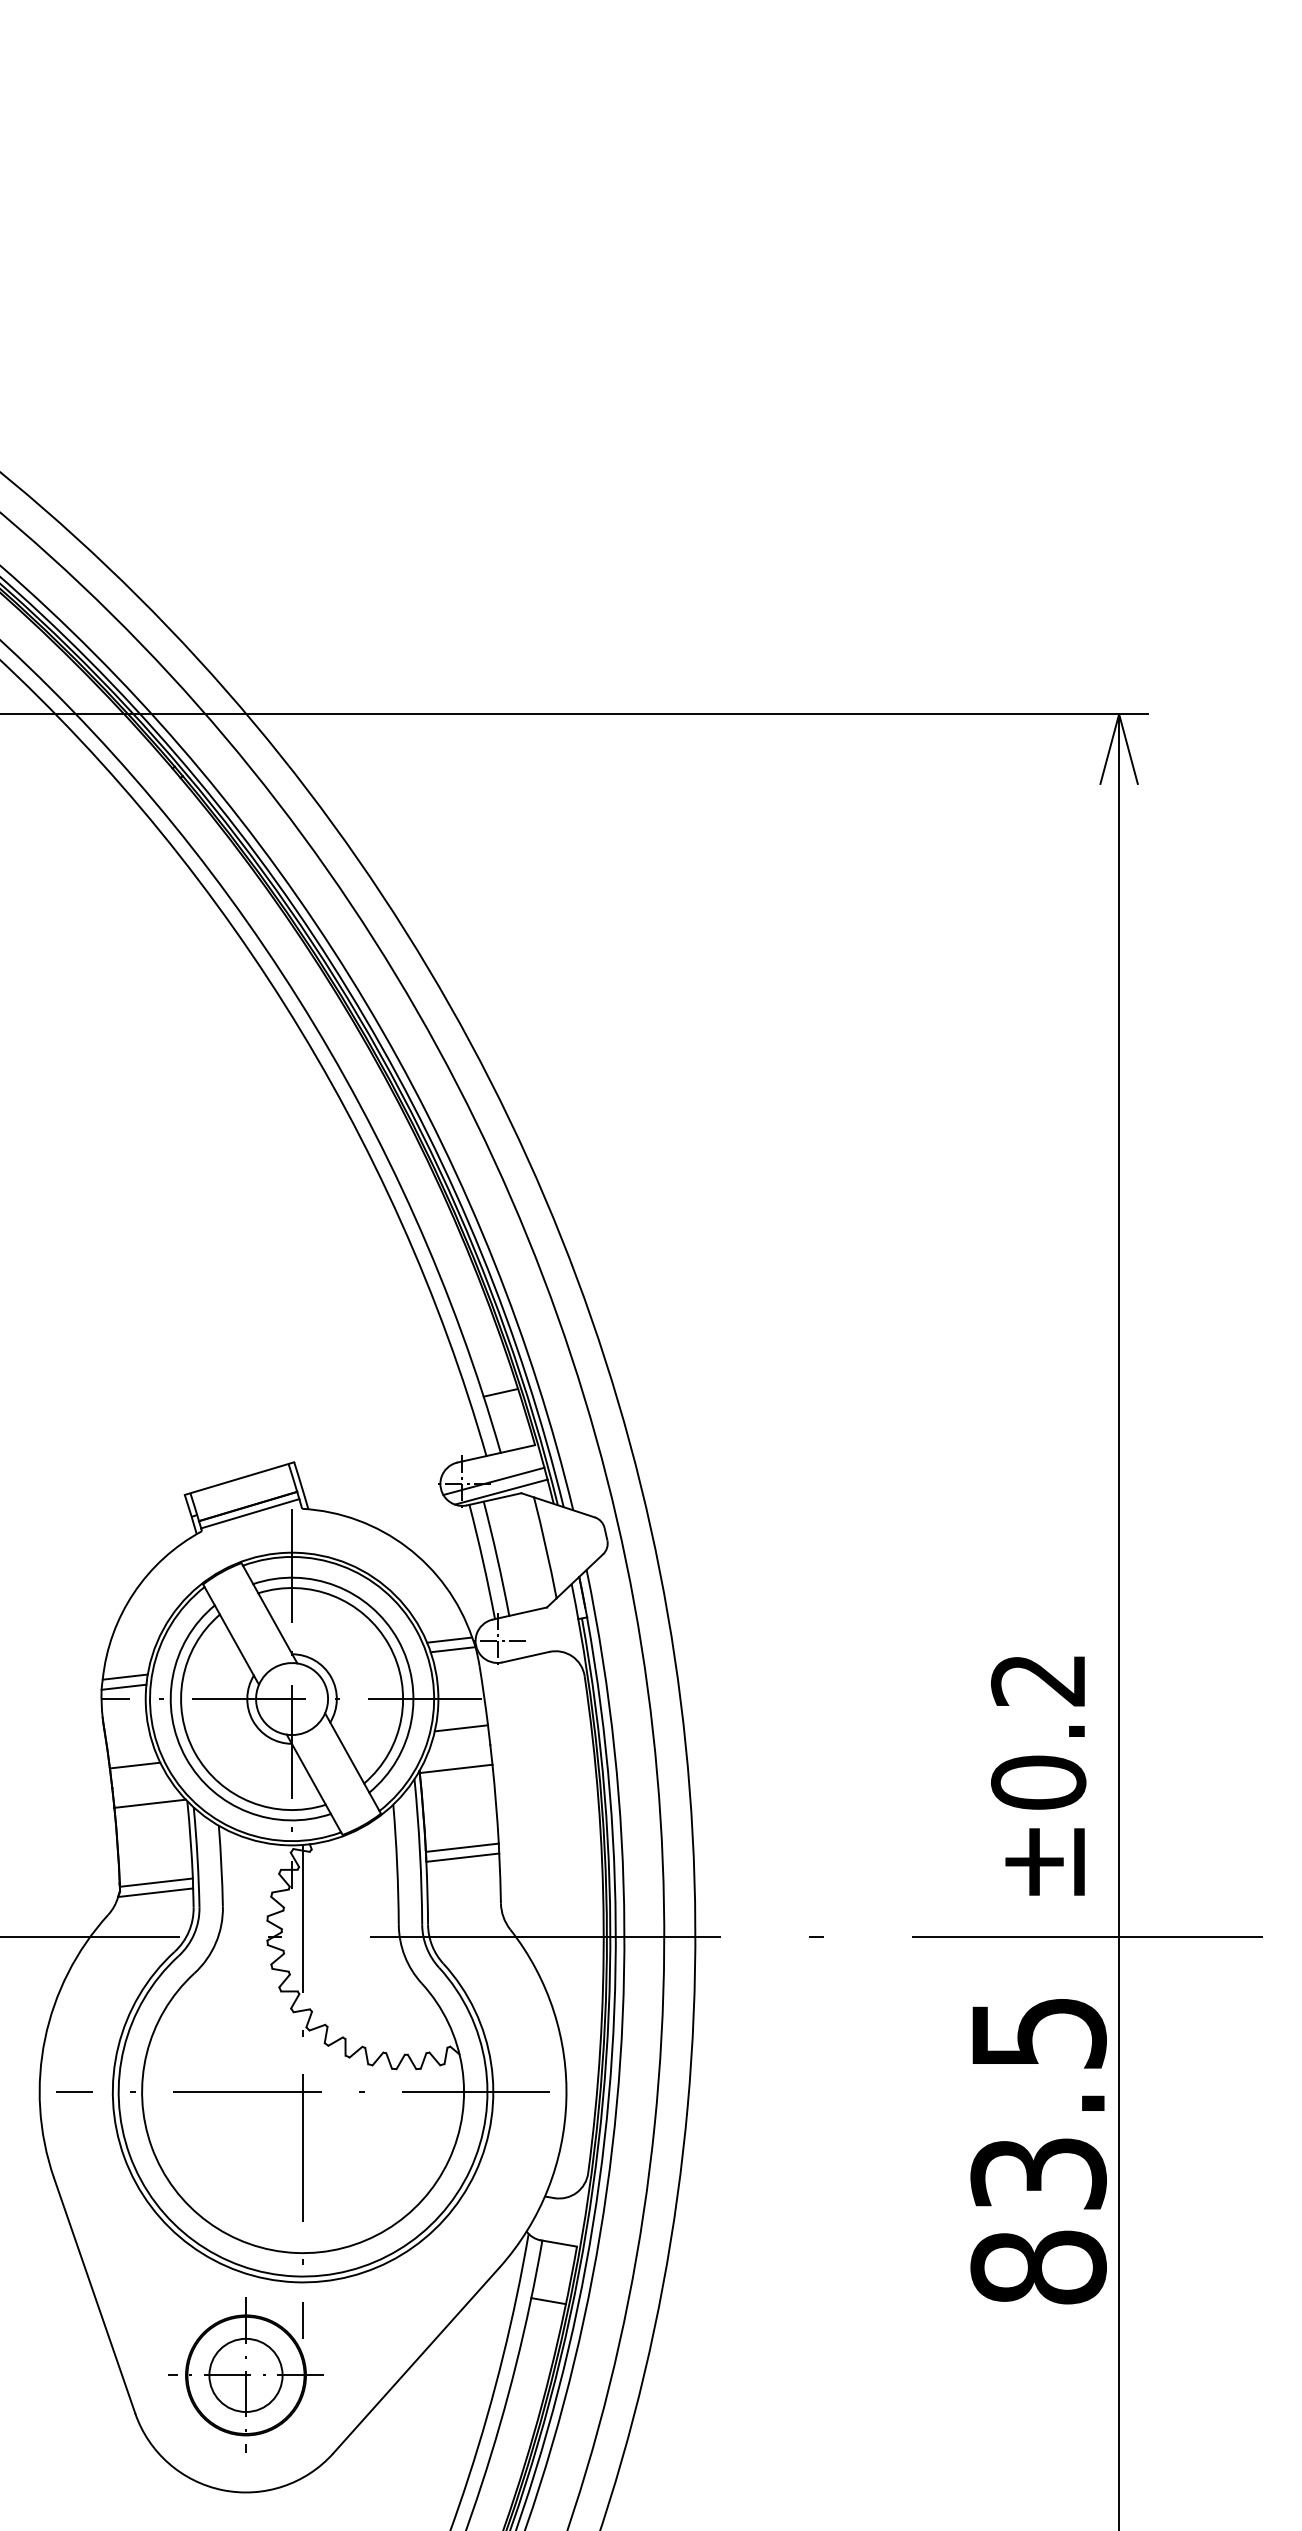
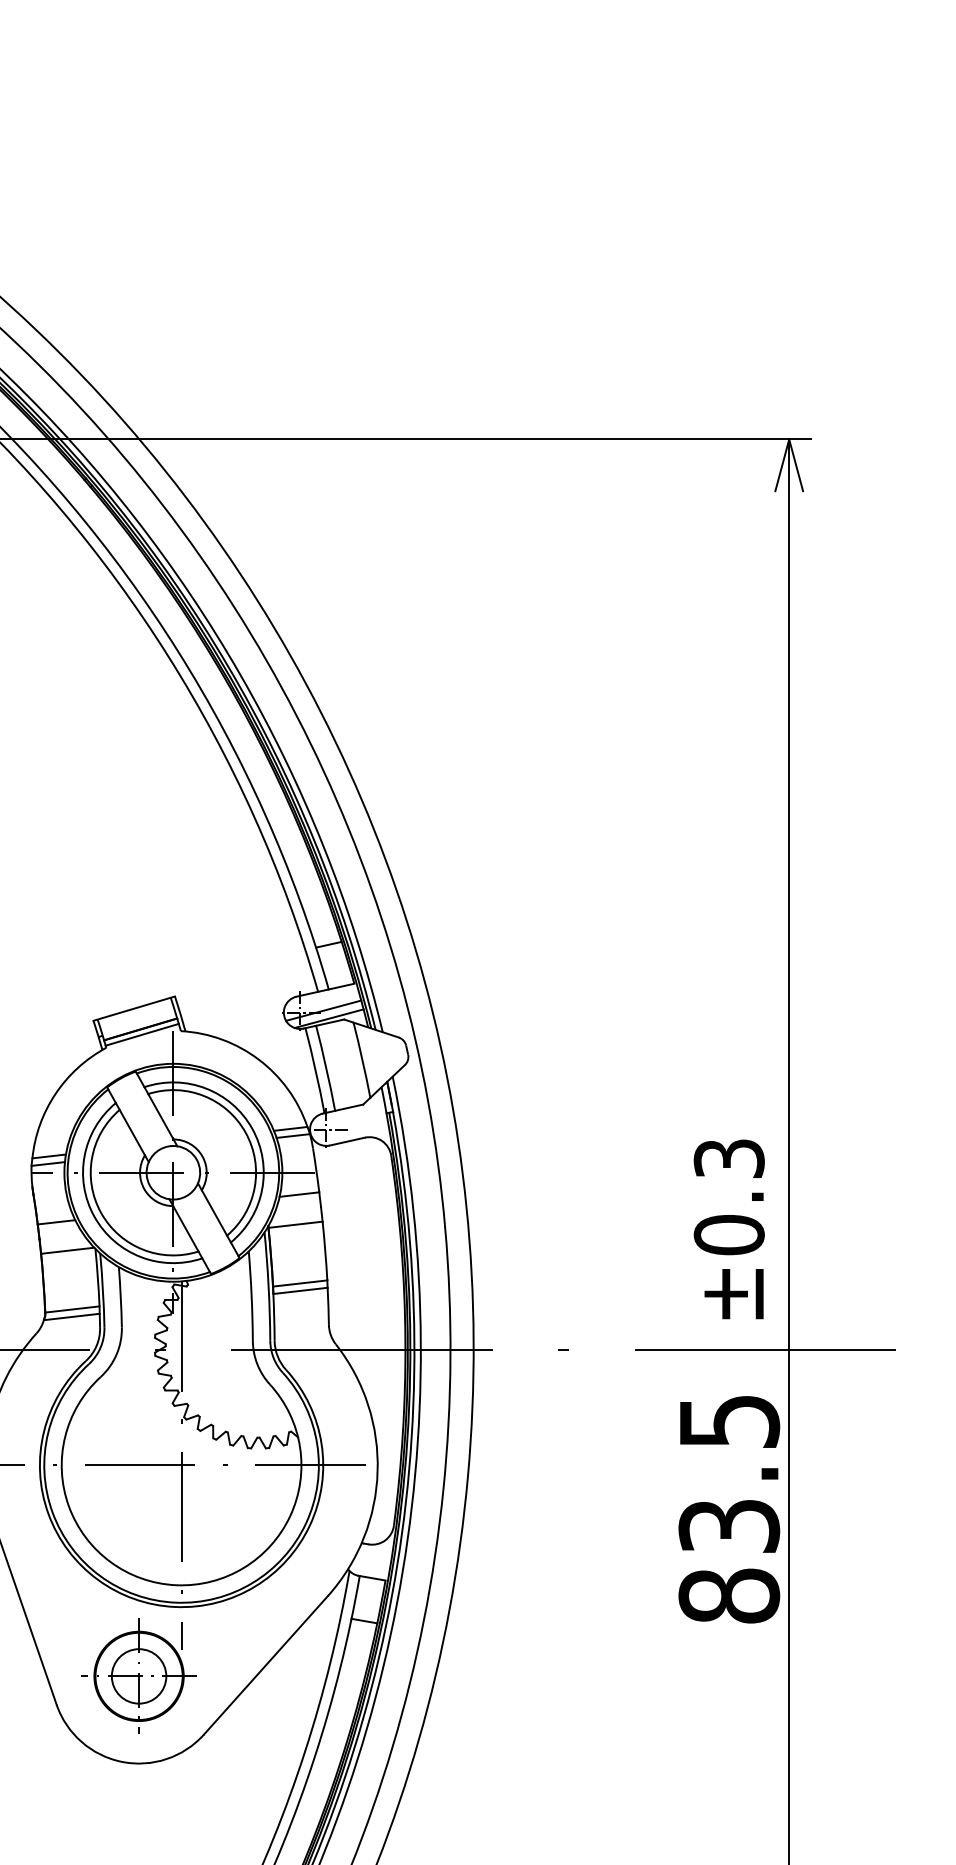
text: (1038, 1680) -> (729, 1158), ±0.2 -> ±0.3

